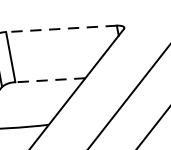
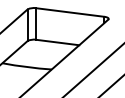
line: (60, 29) -> (69, 12), dashed -> solid
line: (50, 80) -> (57, 42), dashed -> solid

